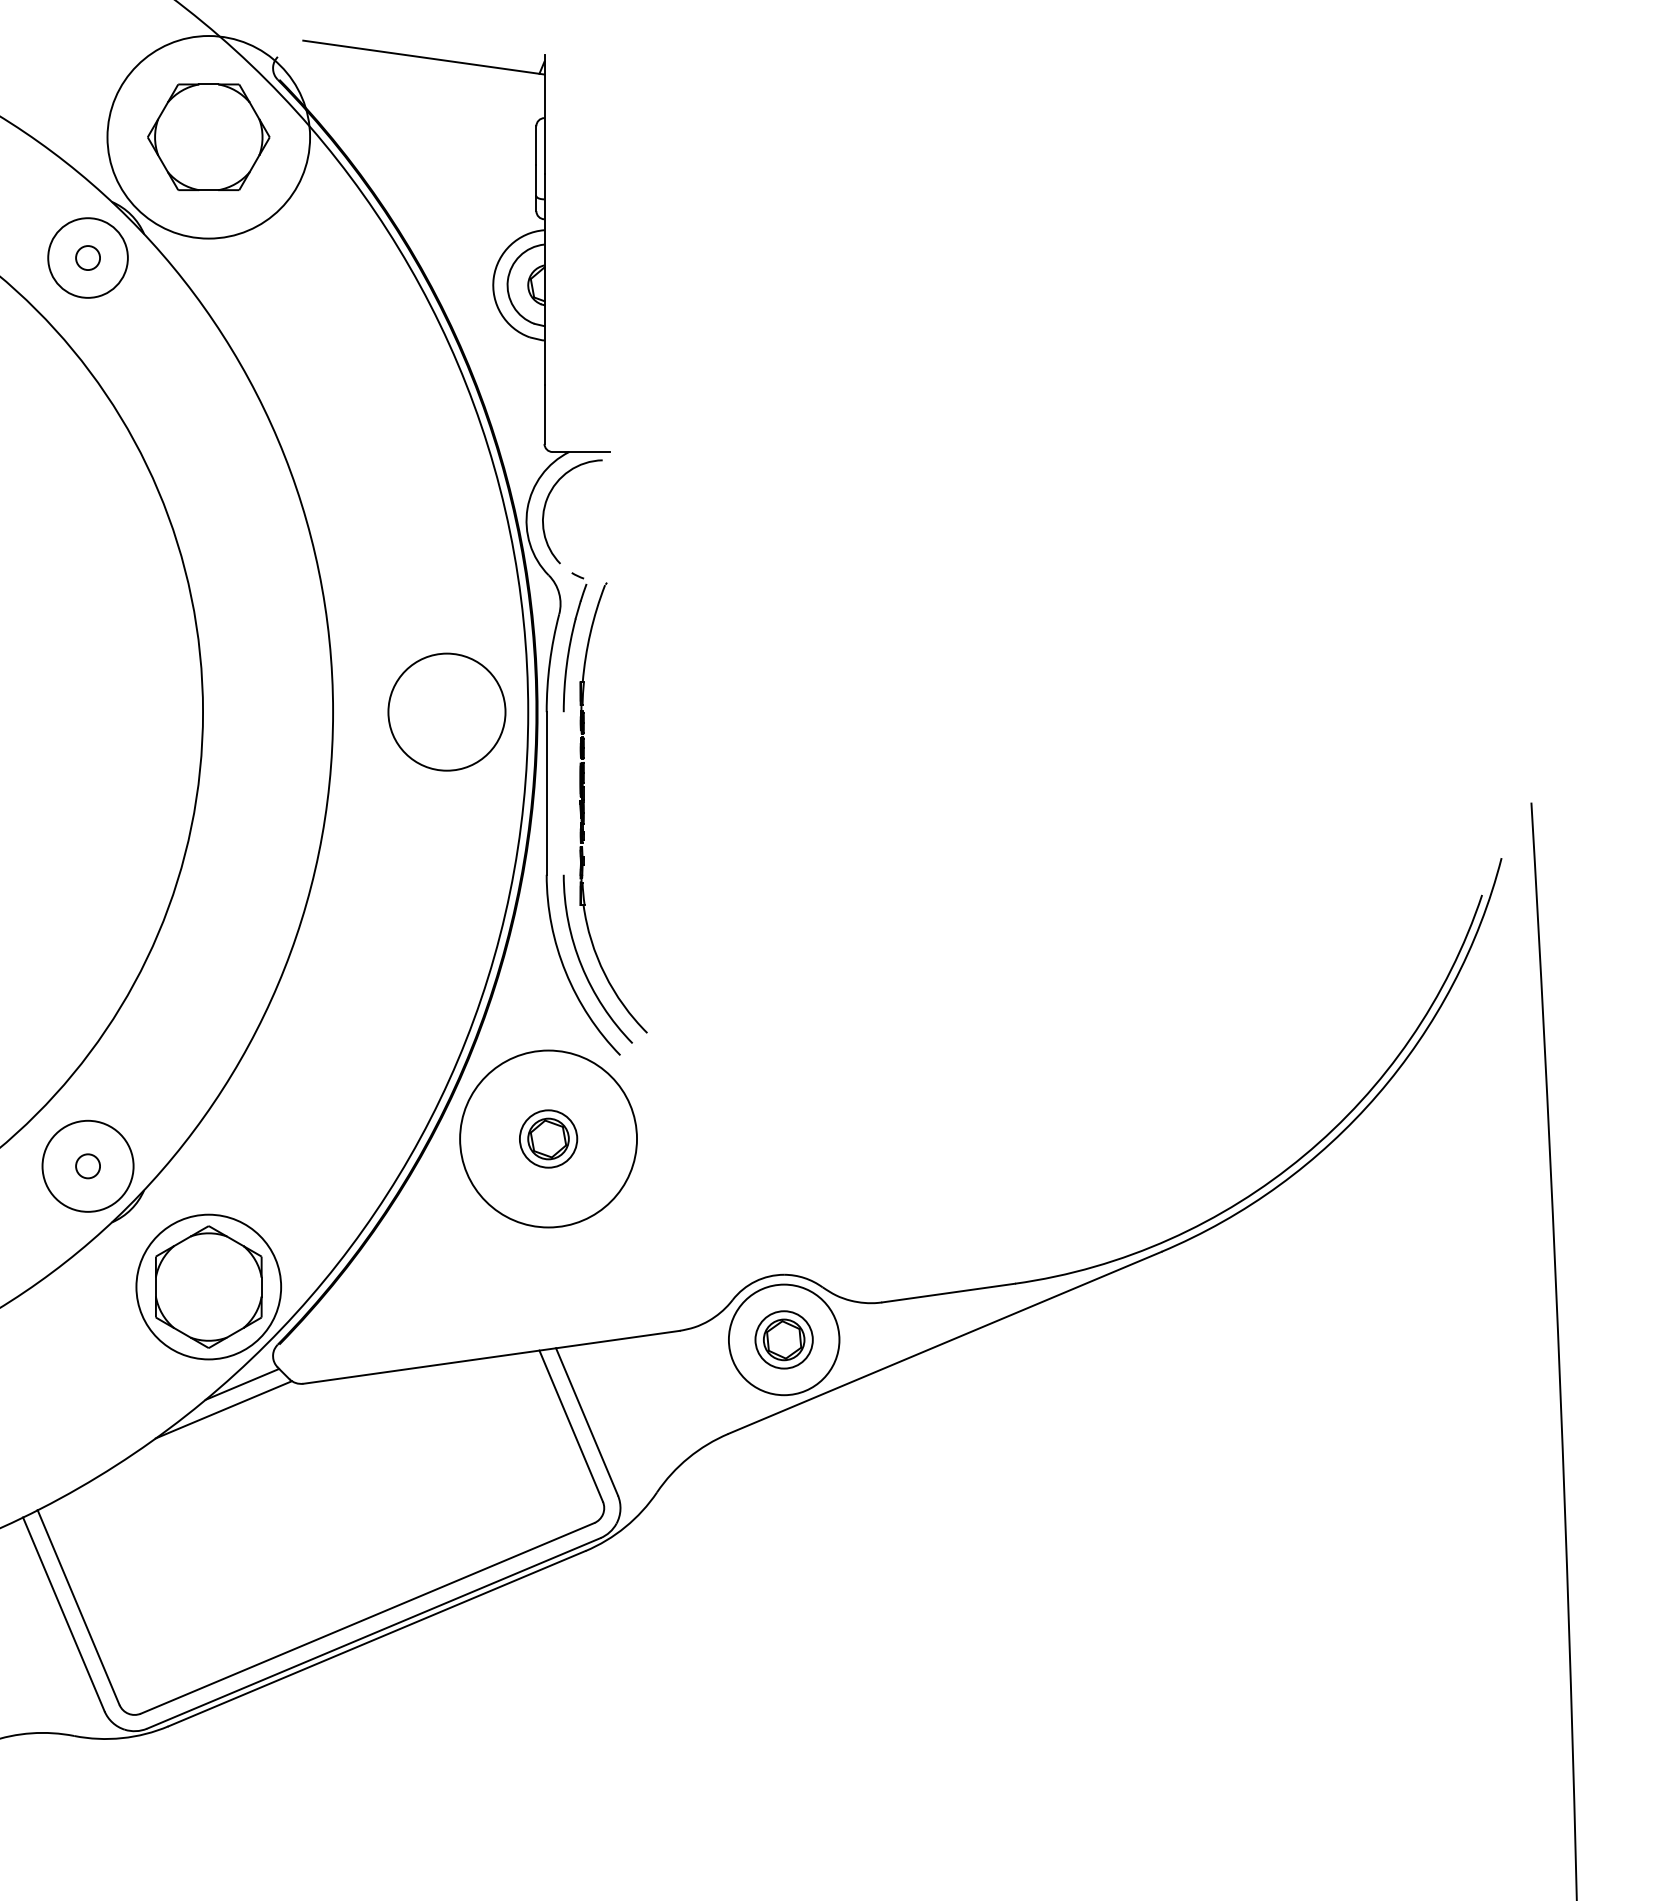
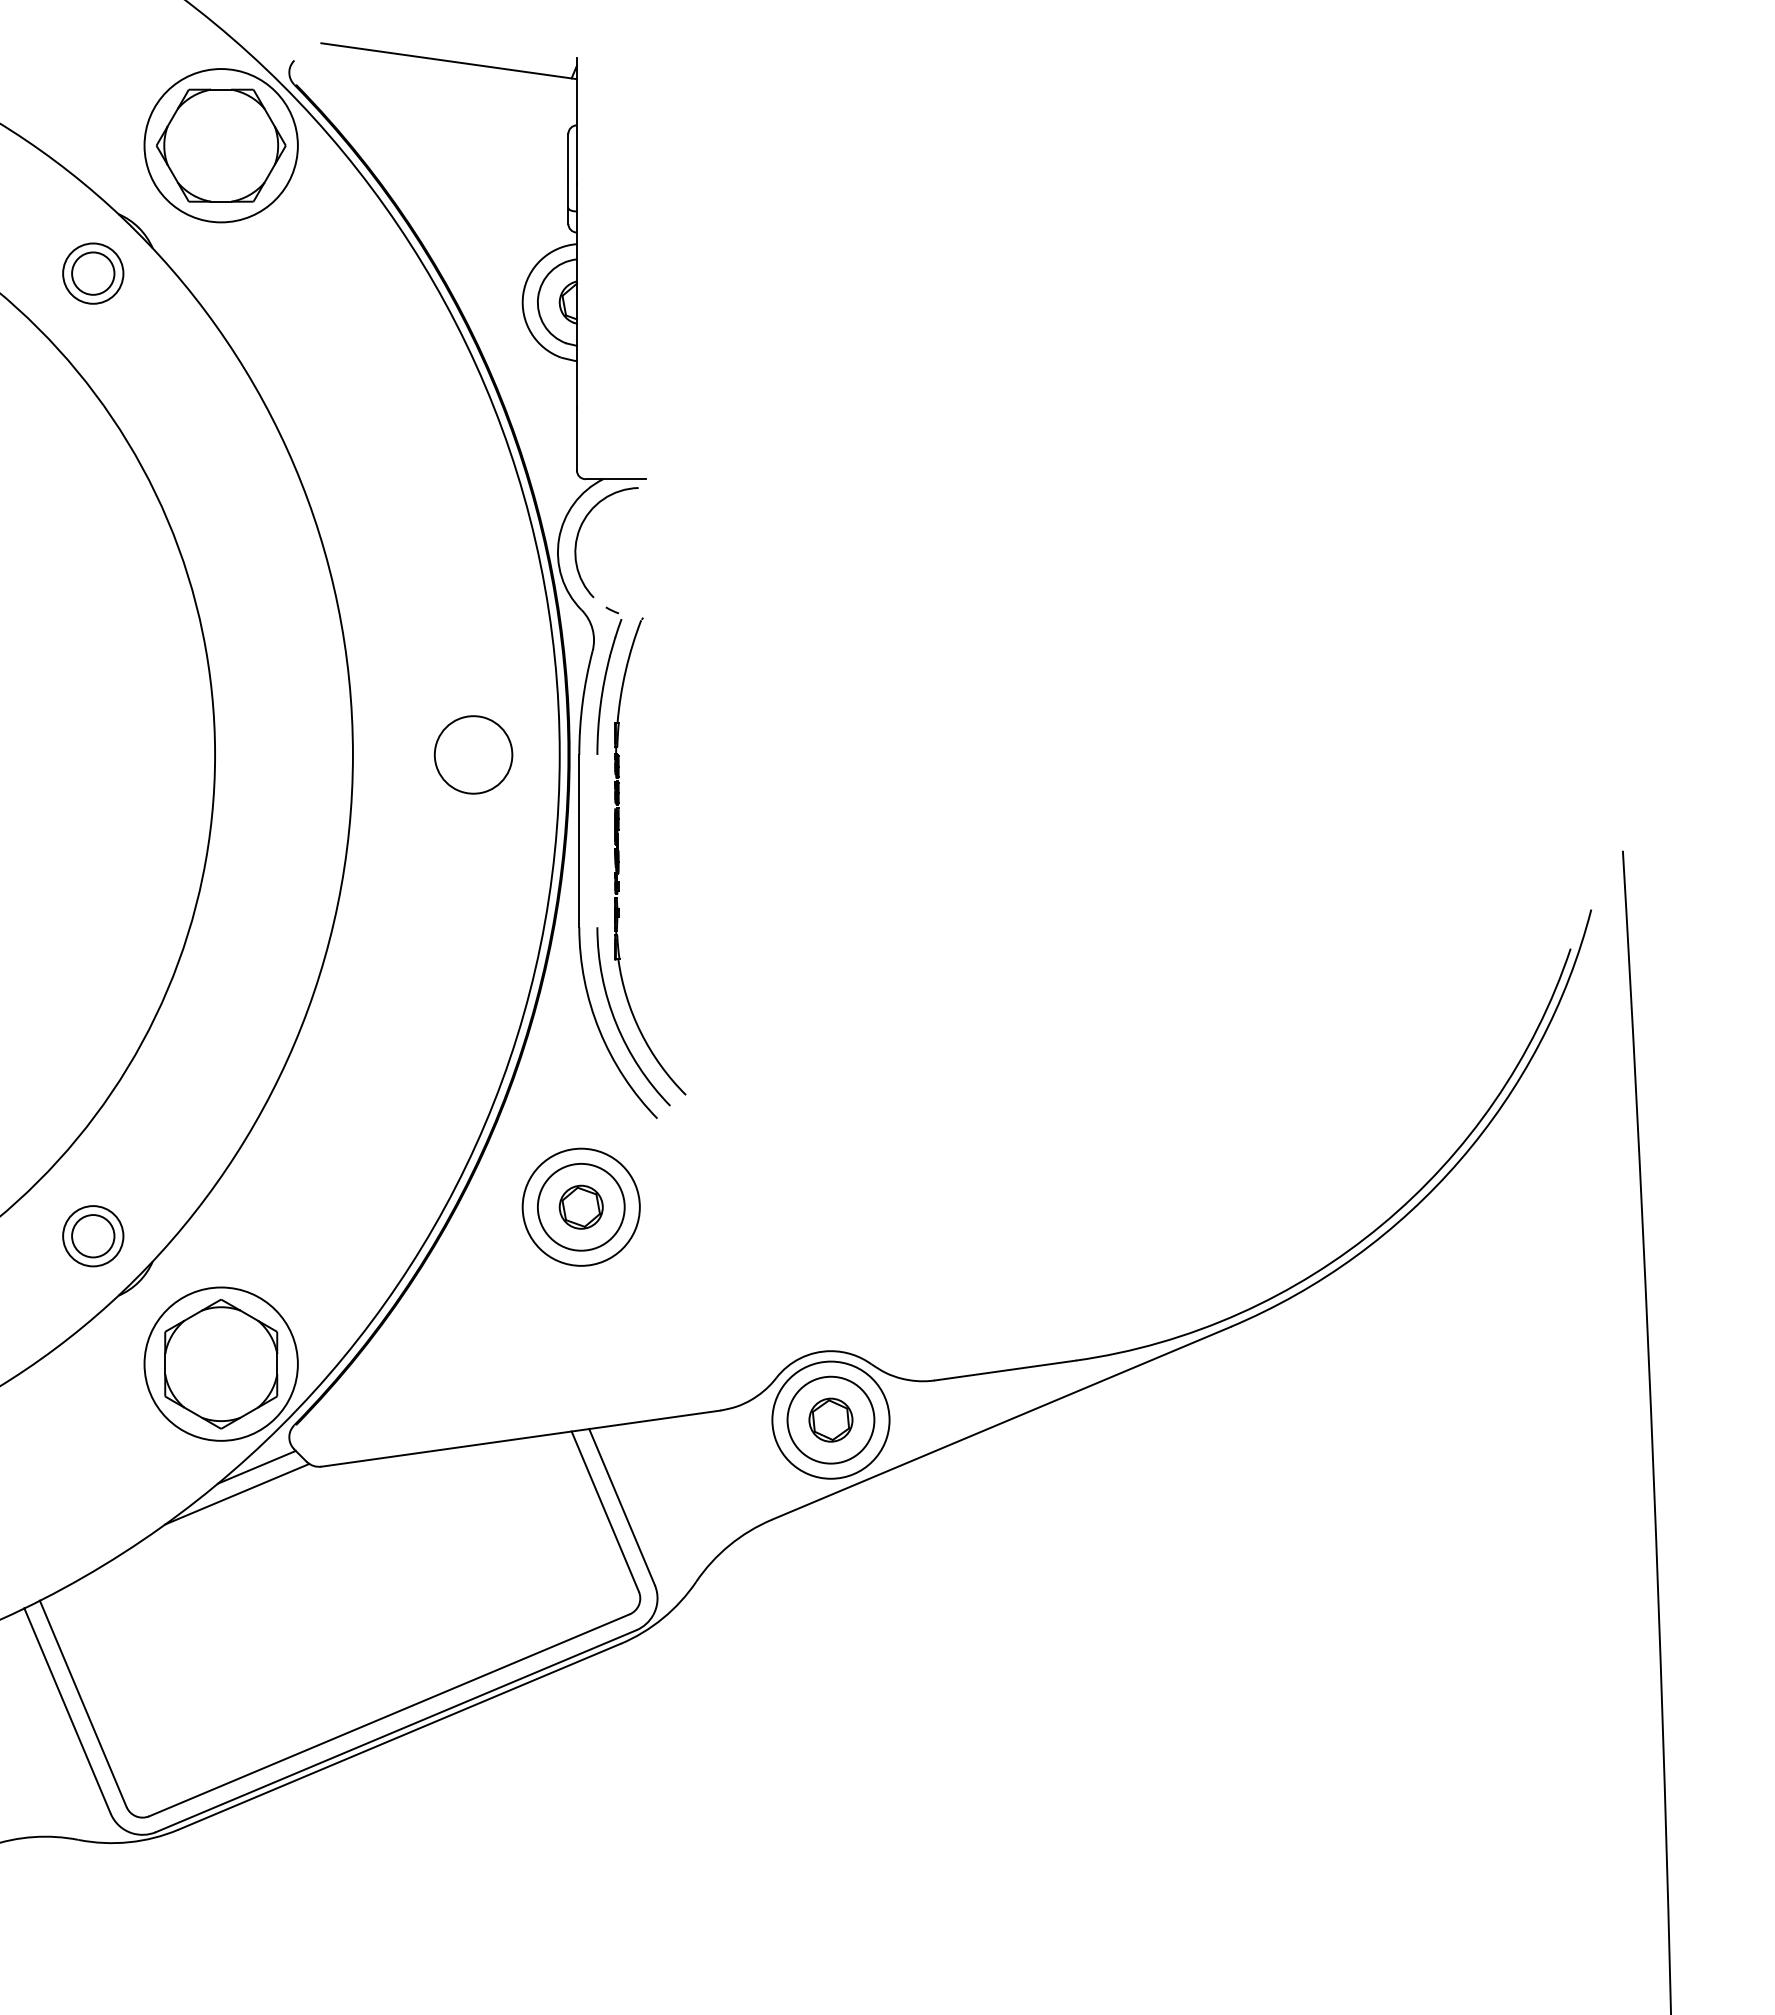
circle: (208, 137) -> (220, 145), size x0.71
circle: (88, 257) -> (93, 273), size x0.71
circle: (88, 257) -> (93, 273), size x1.67
circle: (446, 711) -> (473, 754), size x0.62
circle: (547, 1138) -> (580, 1206), size x0.62
circle: (547, 1138) -> (580, 1206), size x1.43
circle: (88, 1166) -> (93, 1236), size x0.62
circle: (88, 1166) -> (93, 1236), size x1.67
circle: (783, 1339) -> (830, 1419), size x1.43

